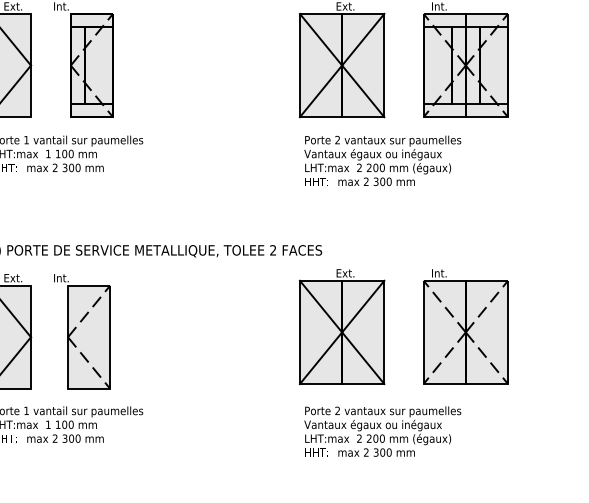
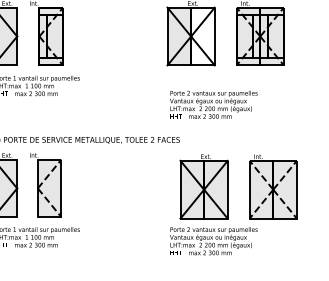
fill: (362, 65) -> (202, 36), removed
text: (382, 160) -> (213, 104), moved
part: (385, 326) -> (228, 186), moved

